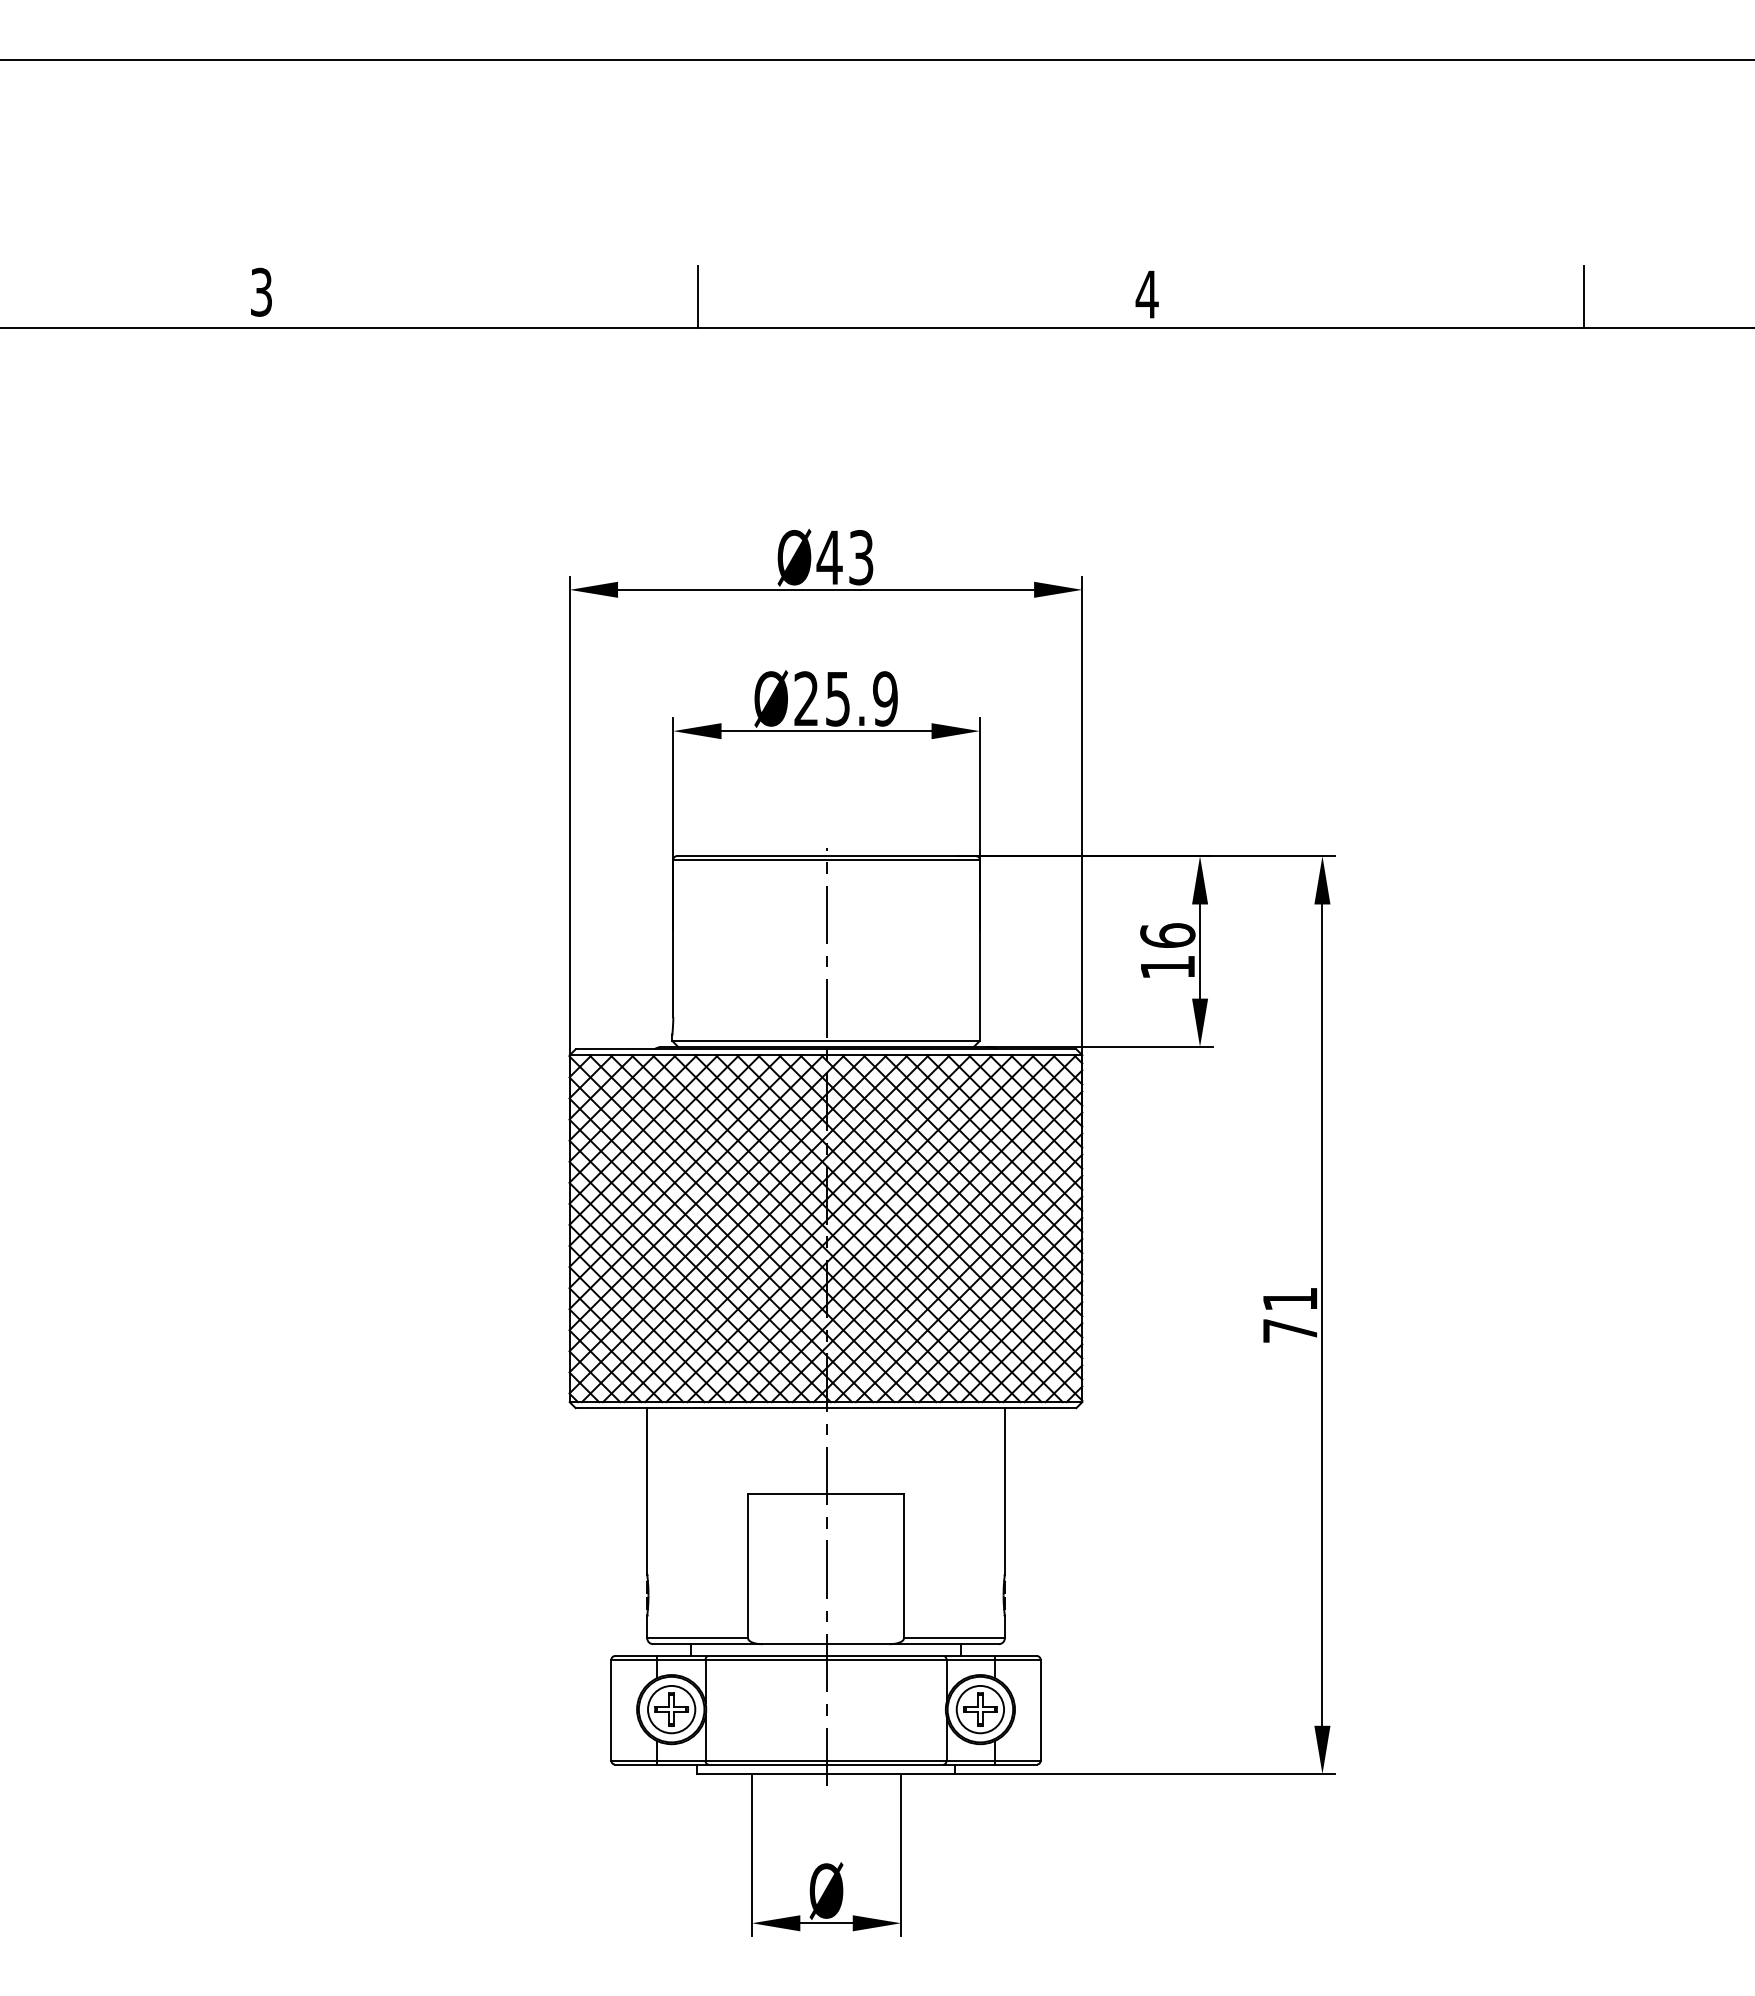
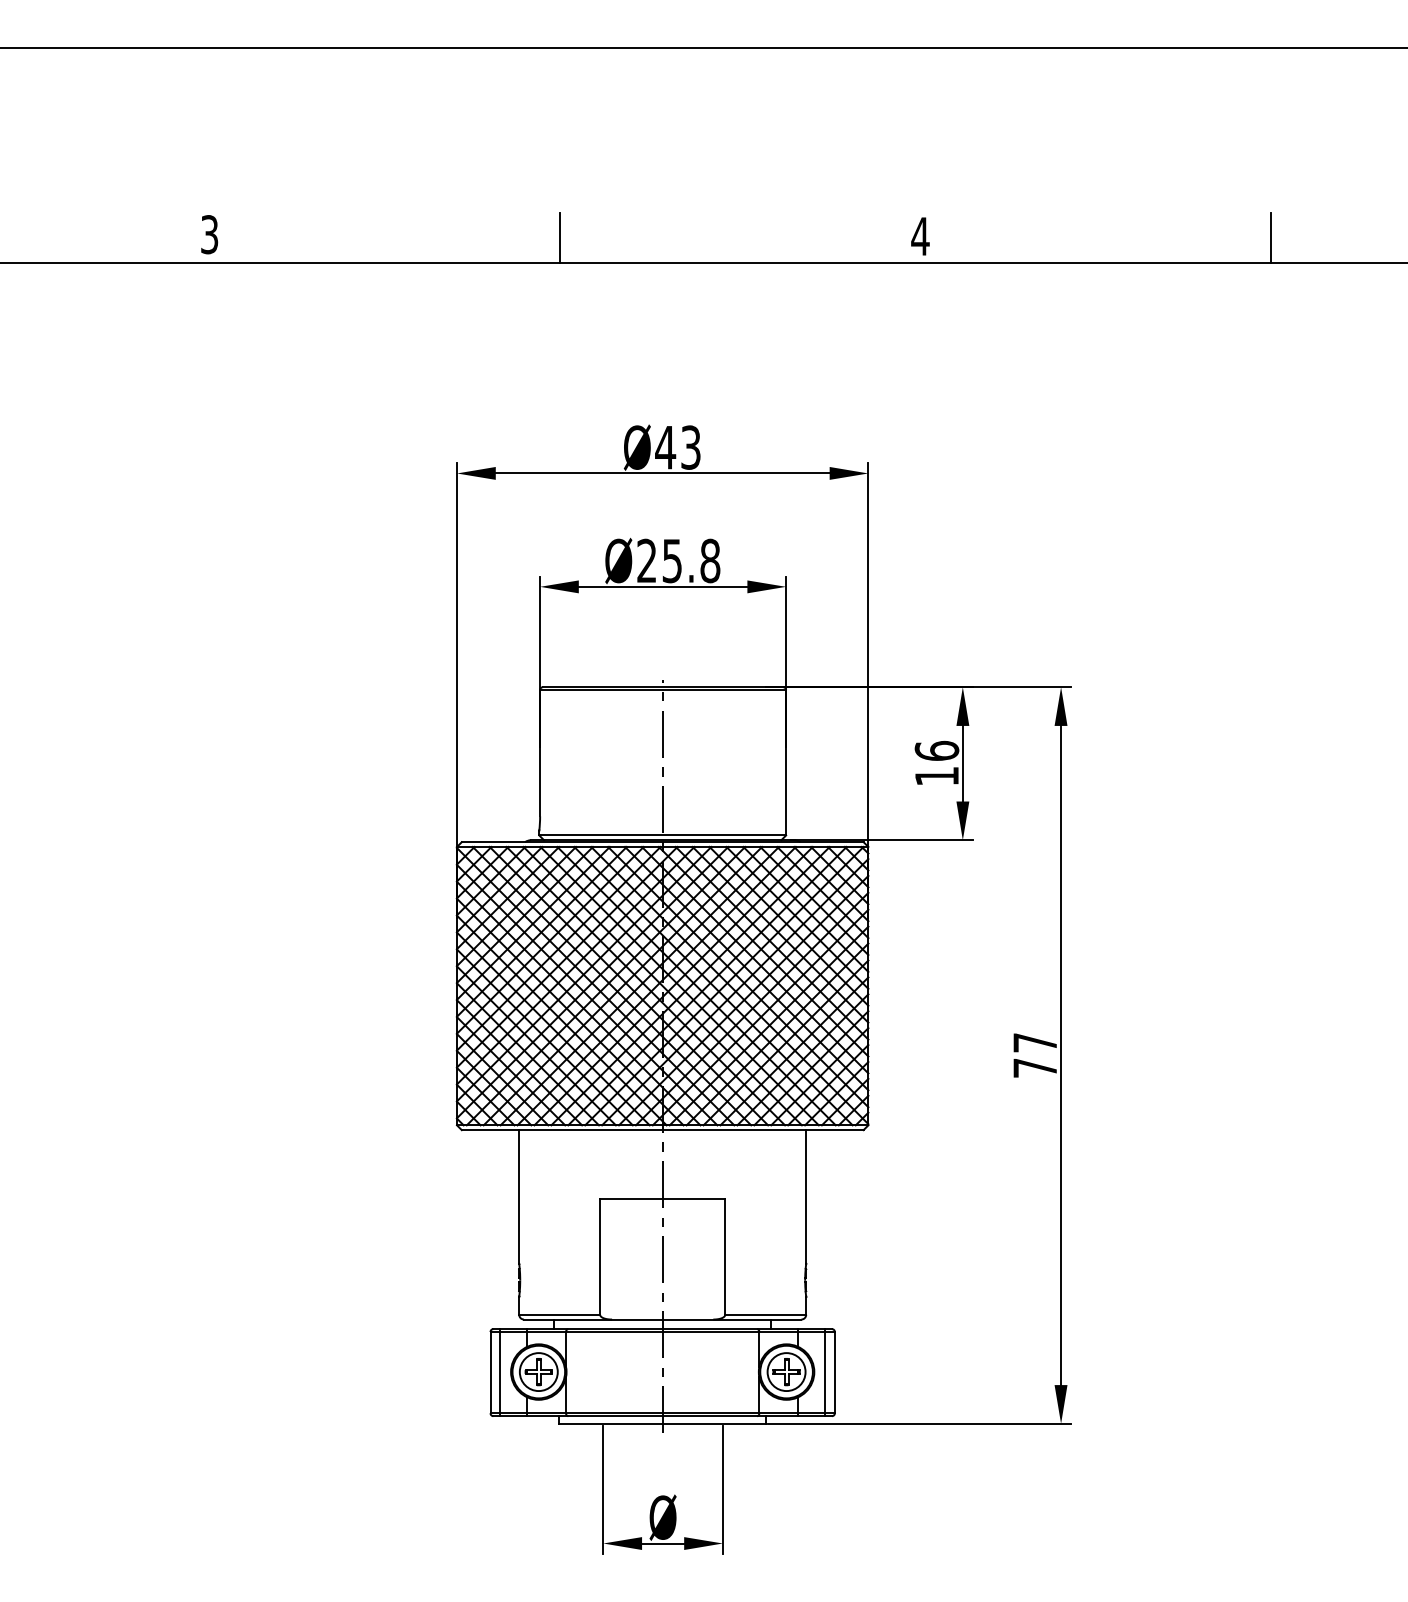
text: (885, 698) -> (710, 560), Ø25.9 -> Ø25.8
text: (1290, 1298) -> (1035, 1042), 71 -> 77
line: (623, 1710) -> (500, 1372), added
line: (1028, 1710) -> (825, 1372), added

